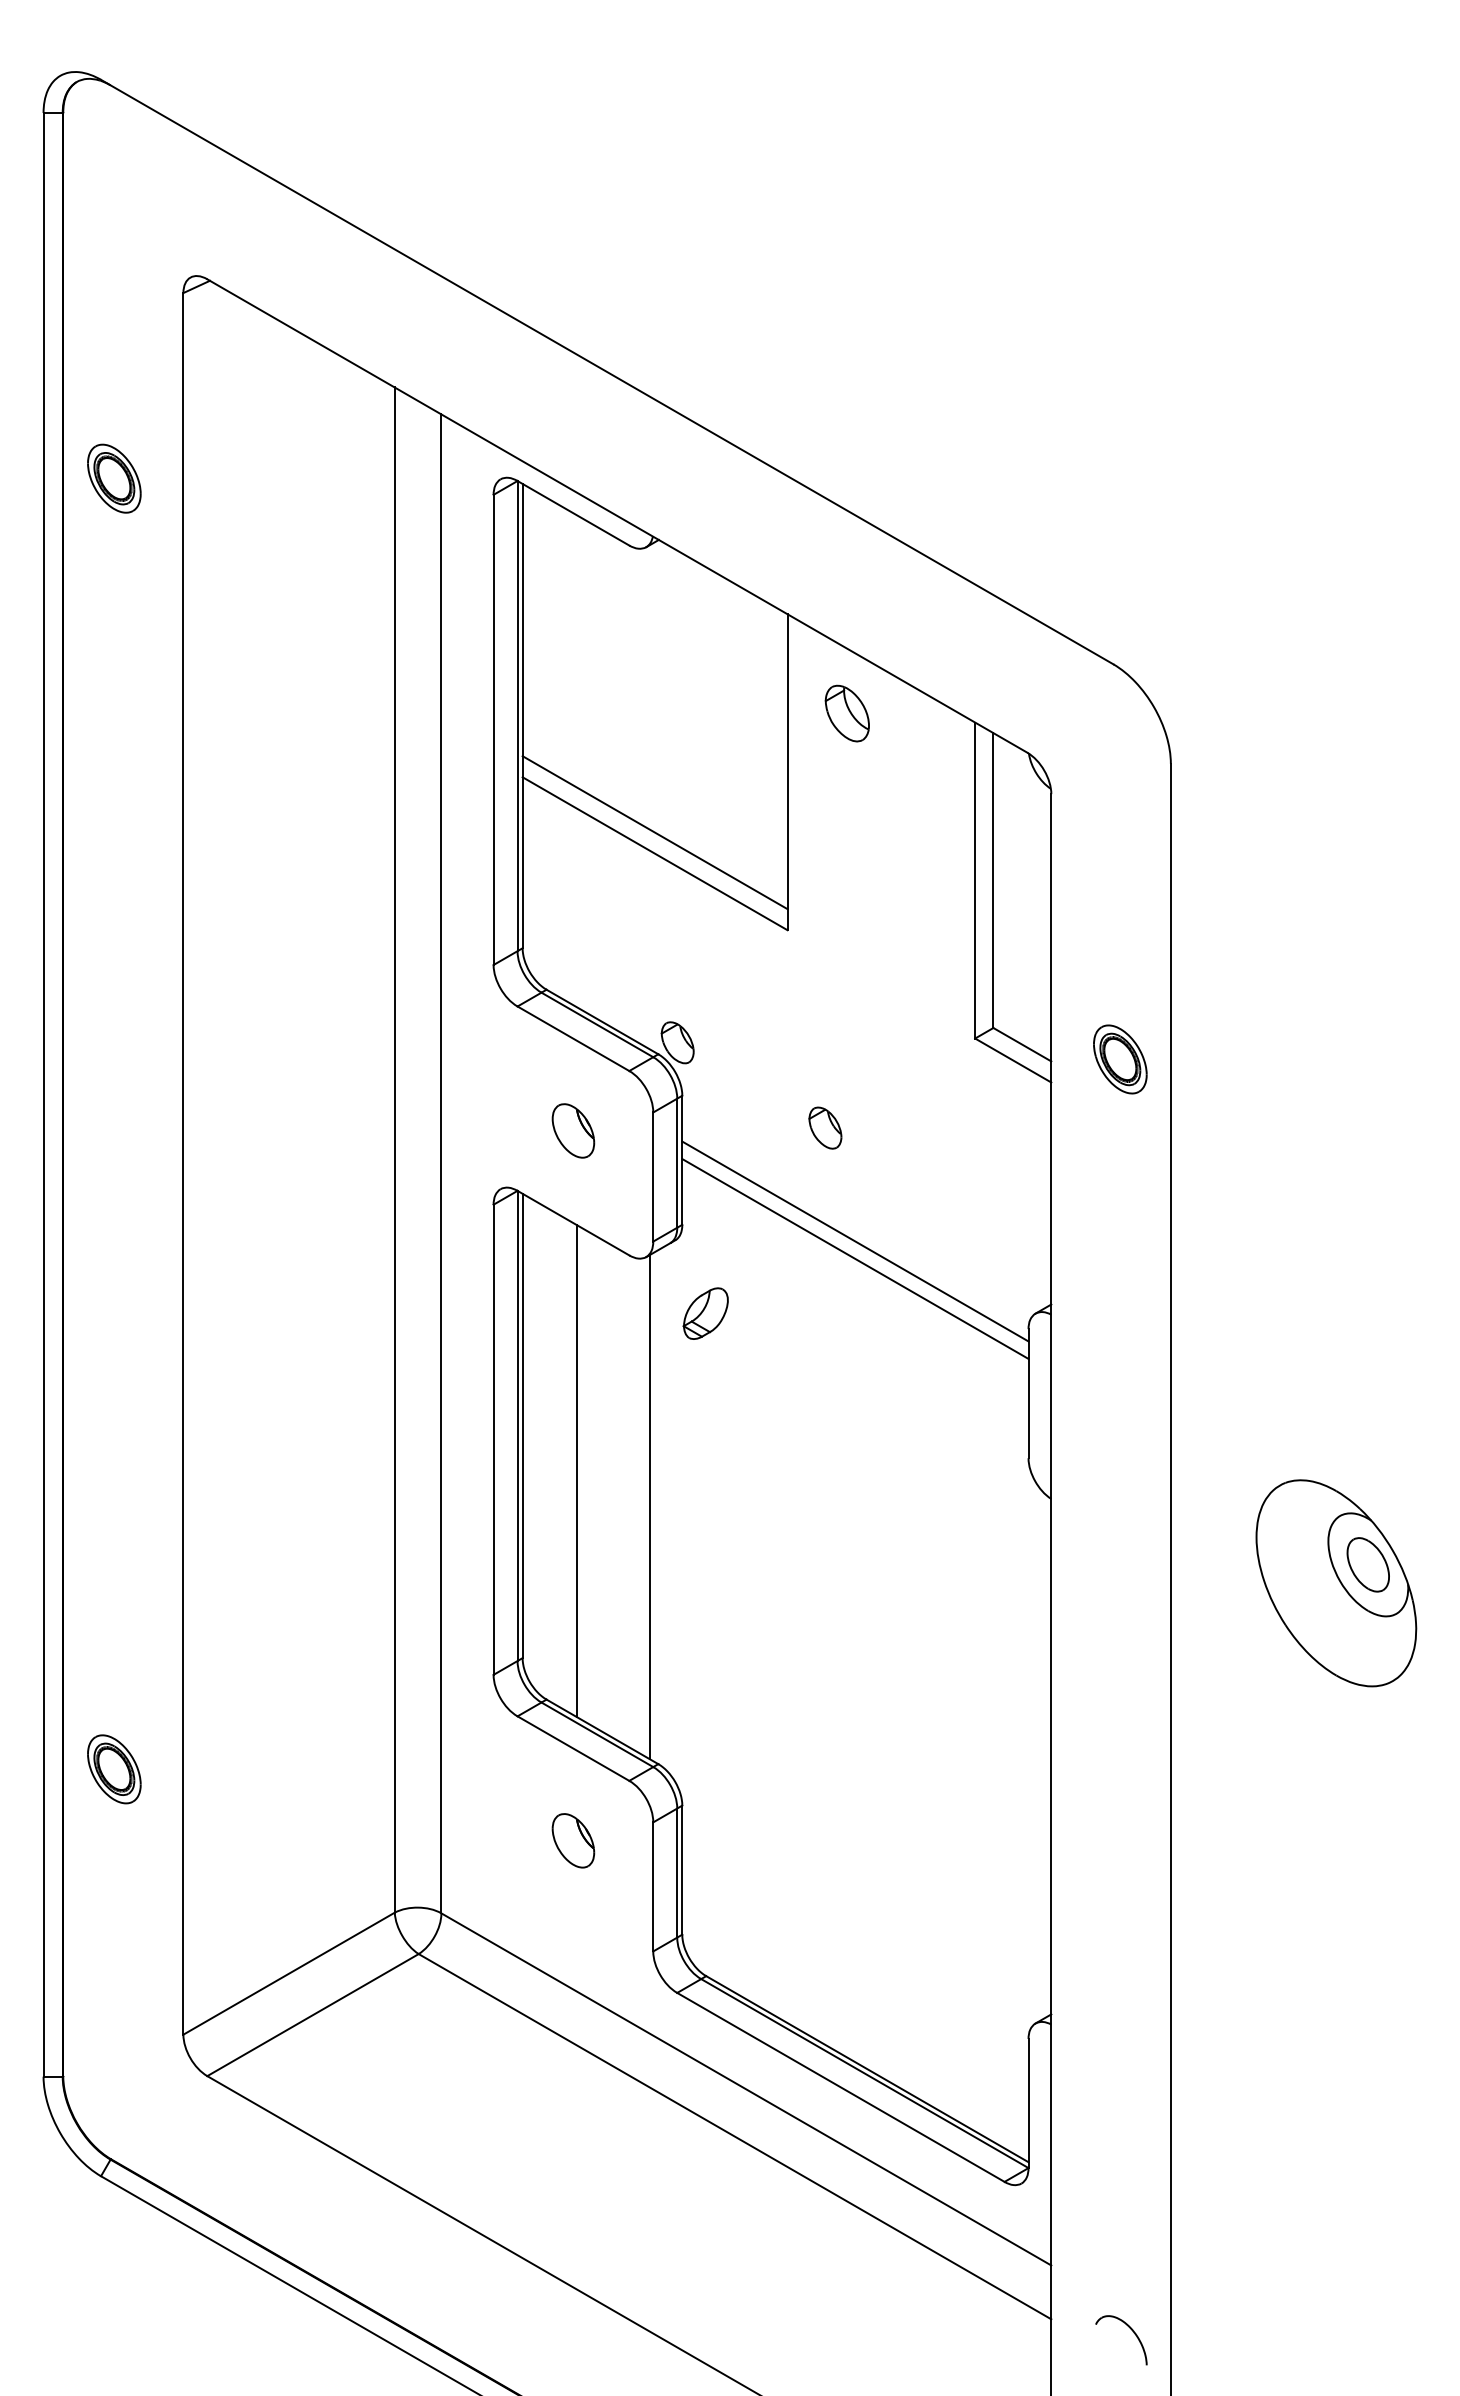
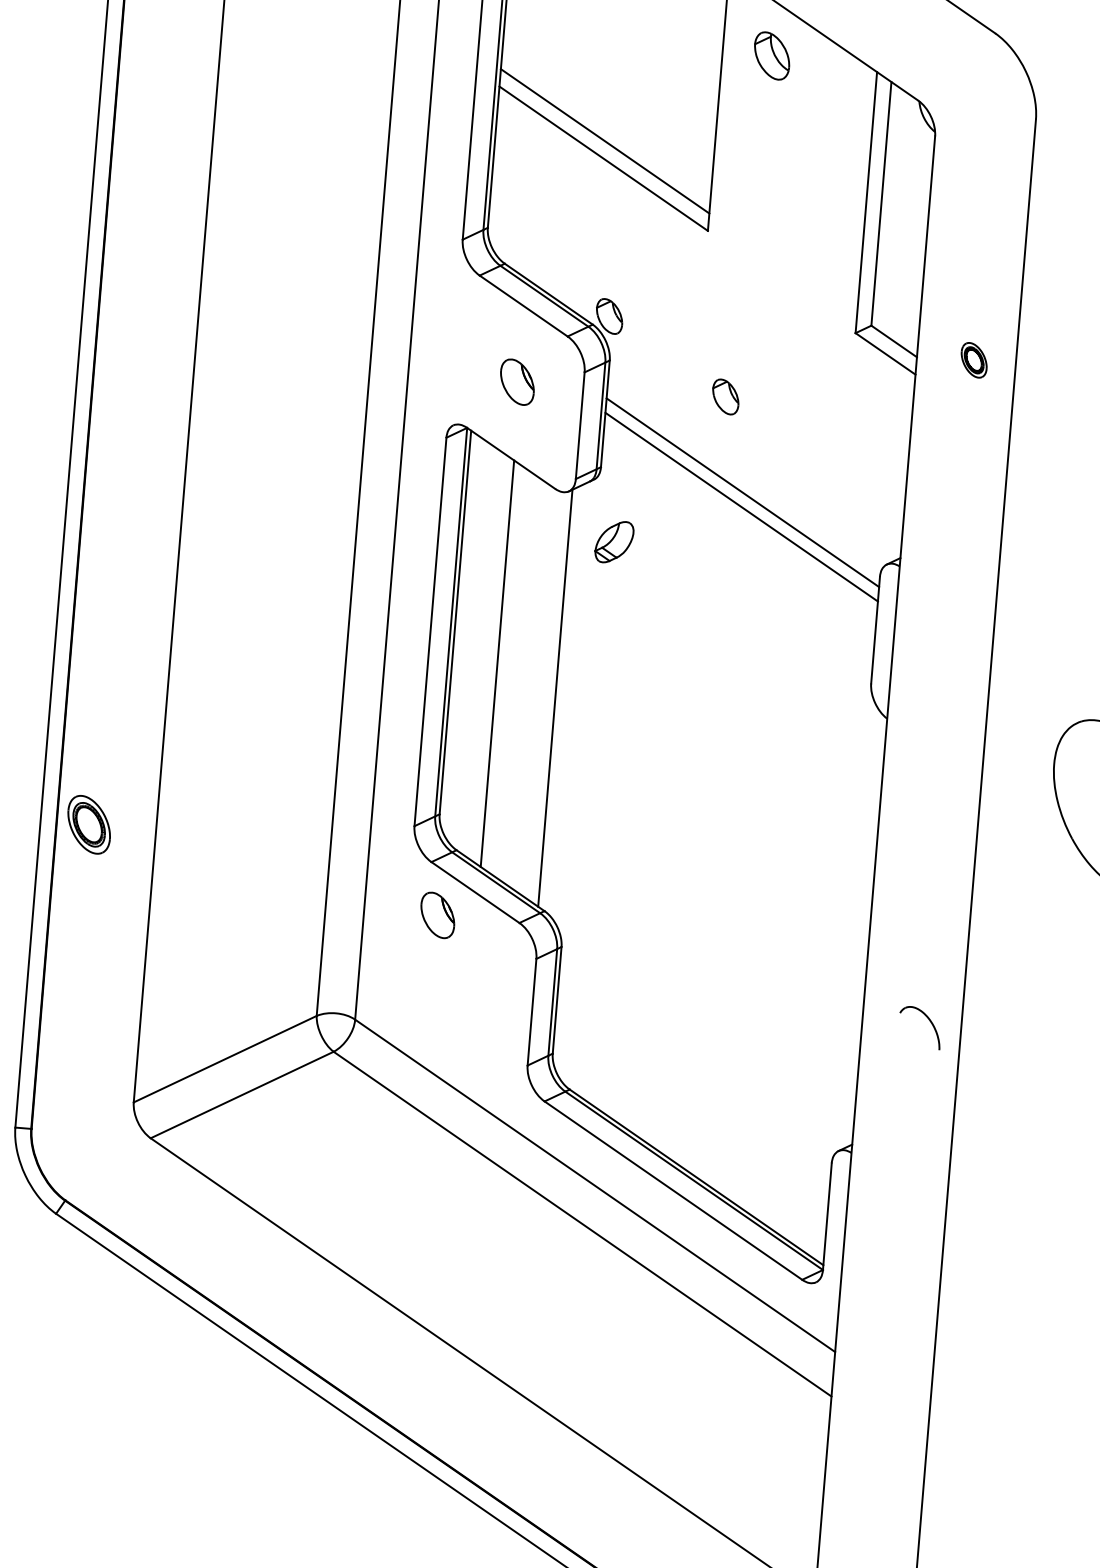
part: (1120, 1059) -> (974, 360), size x0.6
part: (114, 1769) -> (89, 824), moved
part: (573, 1840) -> (437, 915), moved
part: (1133, 2333) -> (930, 1023), moved

